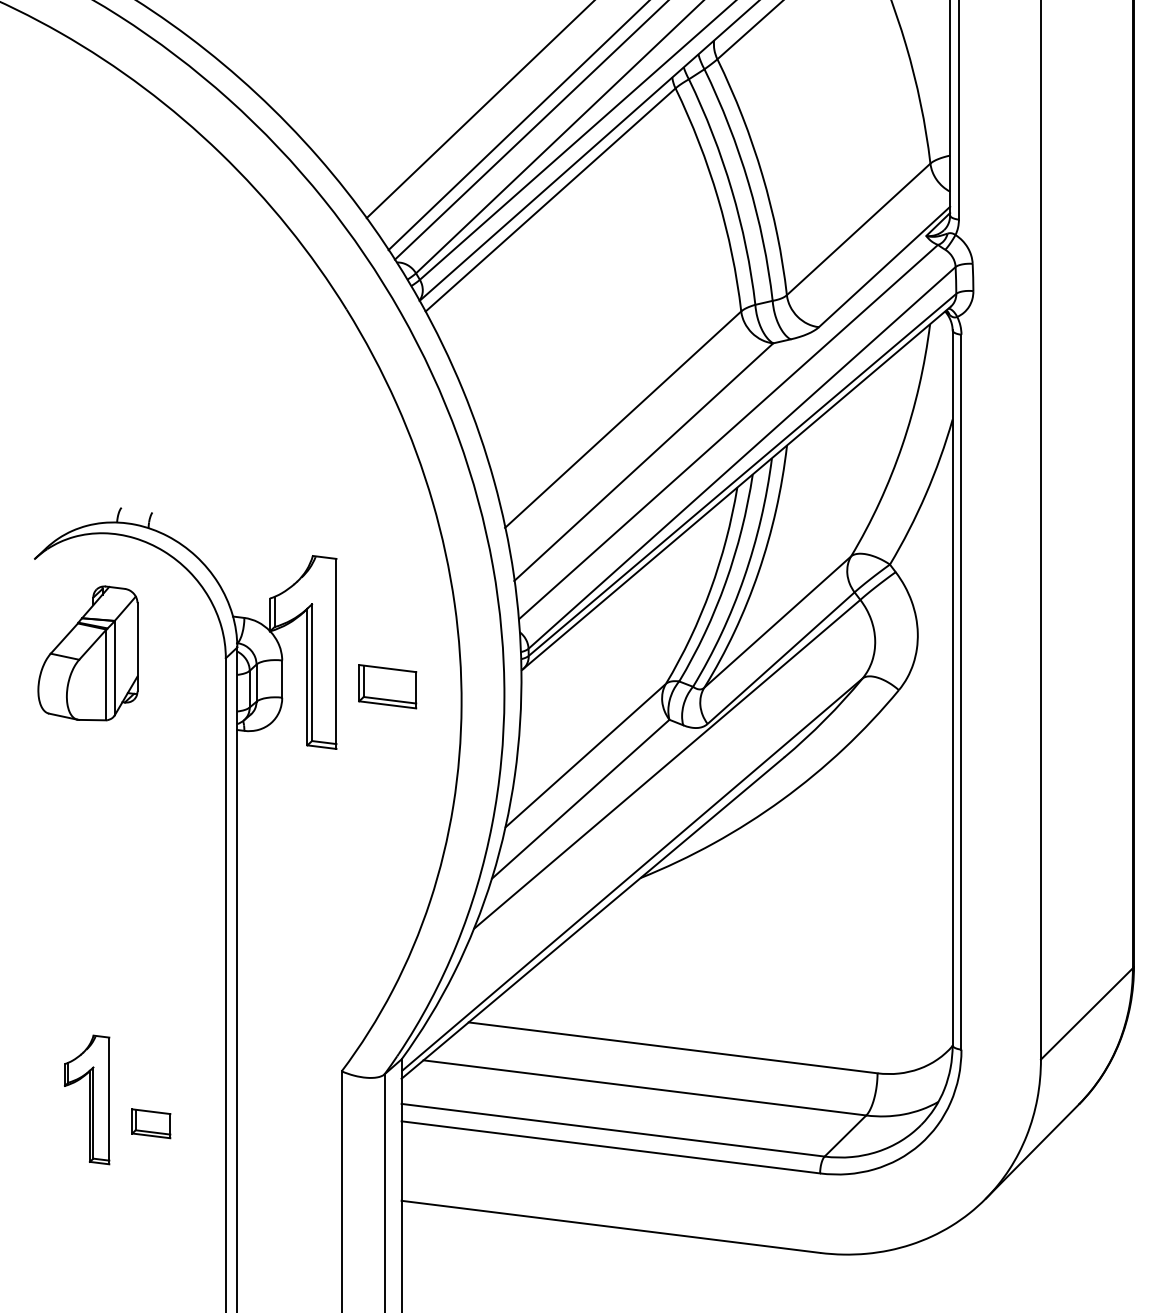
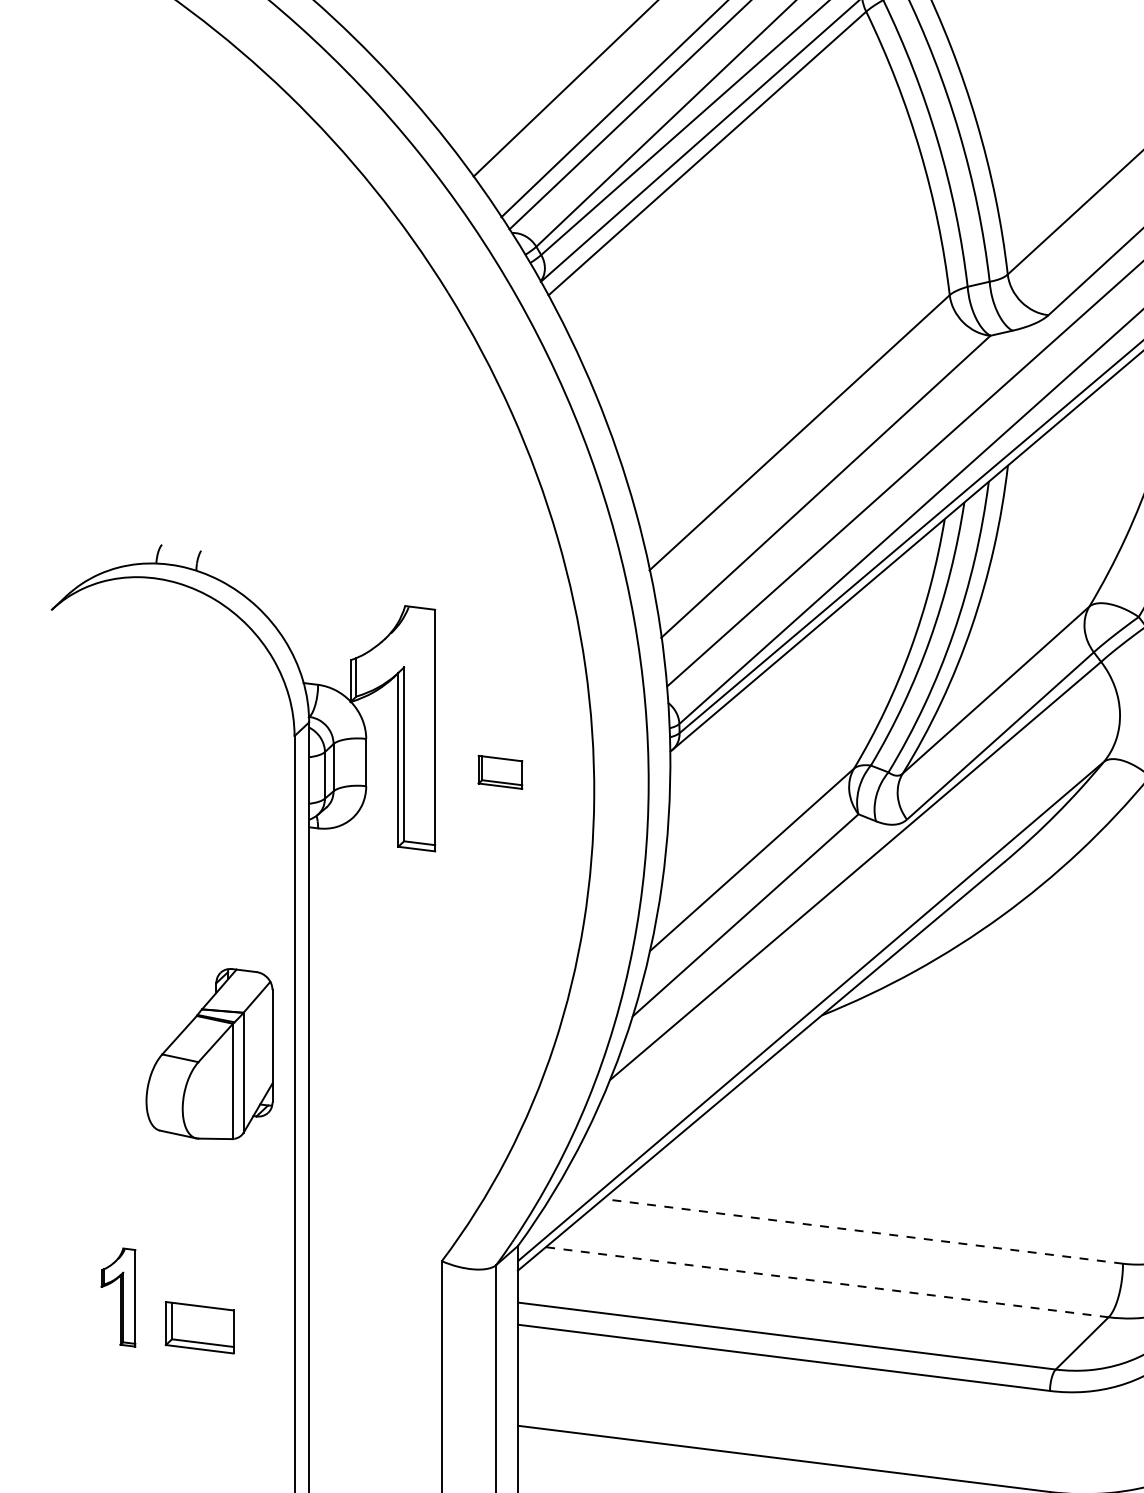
part: (87, 653) -> (208, 1054), moved
part: (387, 686) -> (500, 771), size x0.6
line: (672, 1047) -> (862, 1230), solid -> dashed
line: (644, 1087) -> (826, 1281), solid -> dashed
part: (87, 1099) -> (118, 1296), size x0.6
part: (151, 1123) -> (200, 1327), size x1.4

